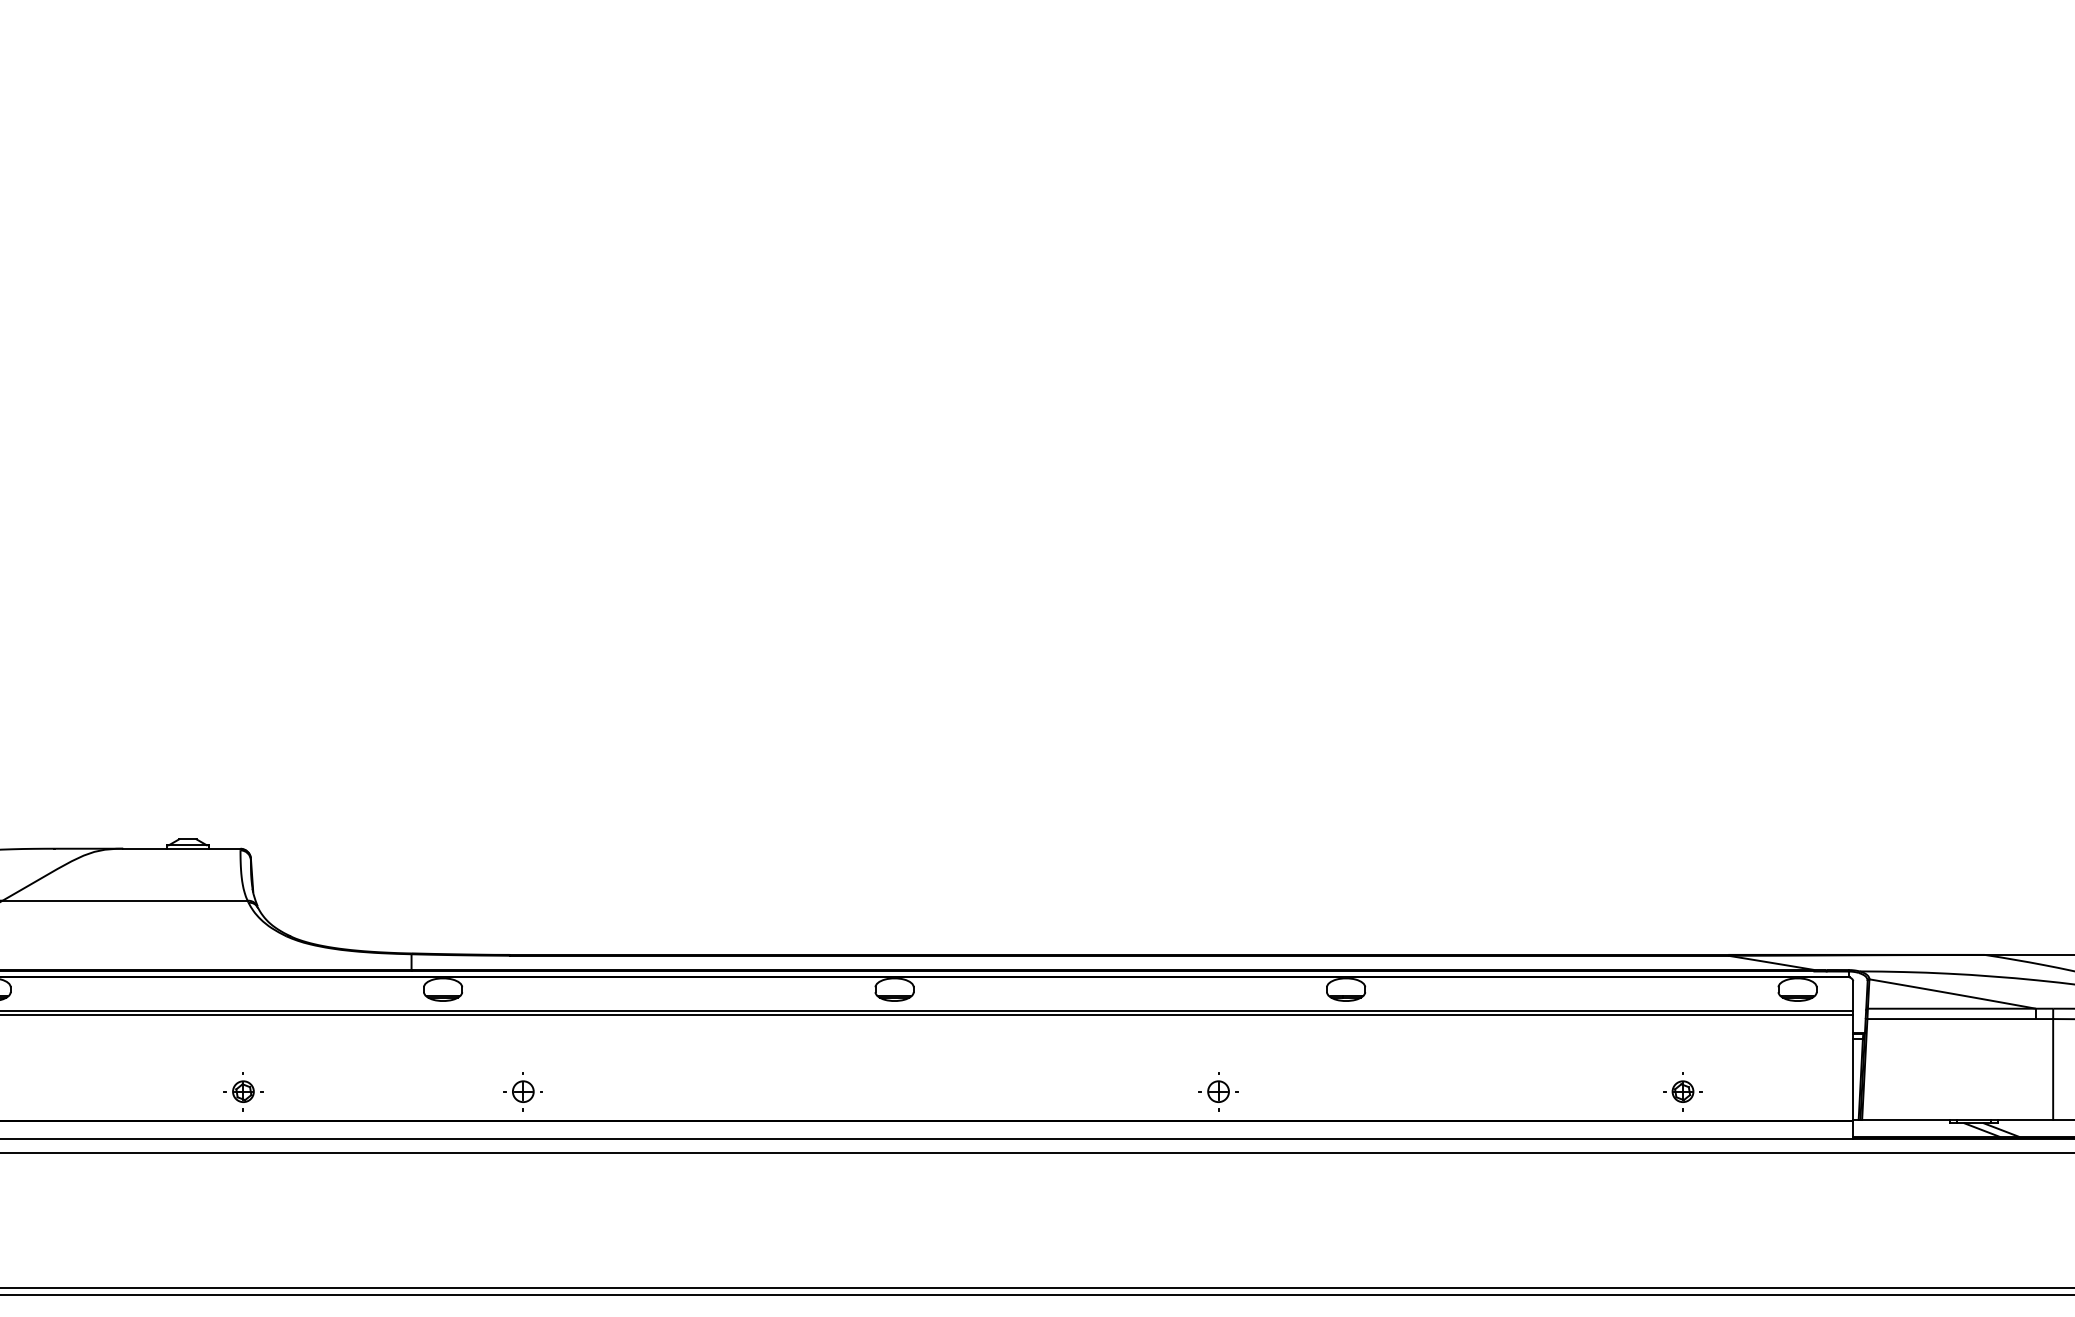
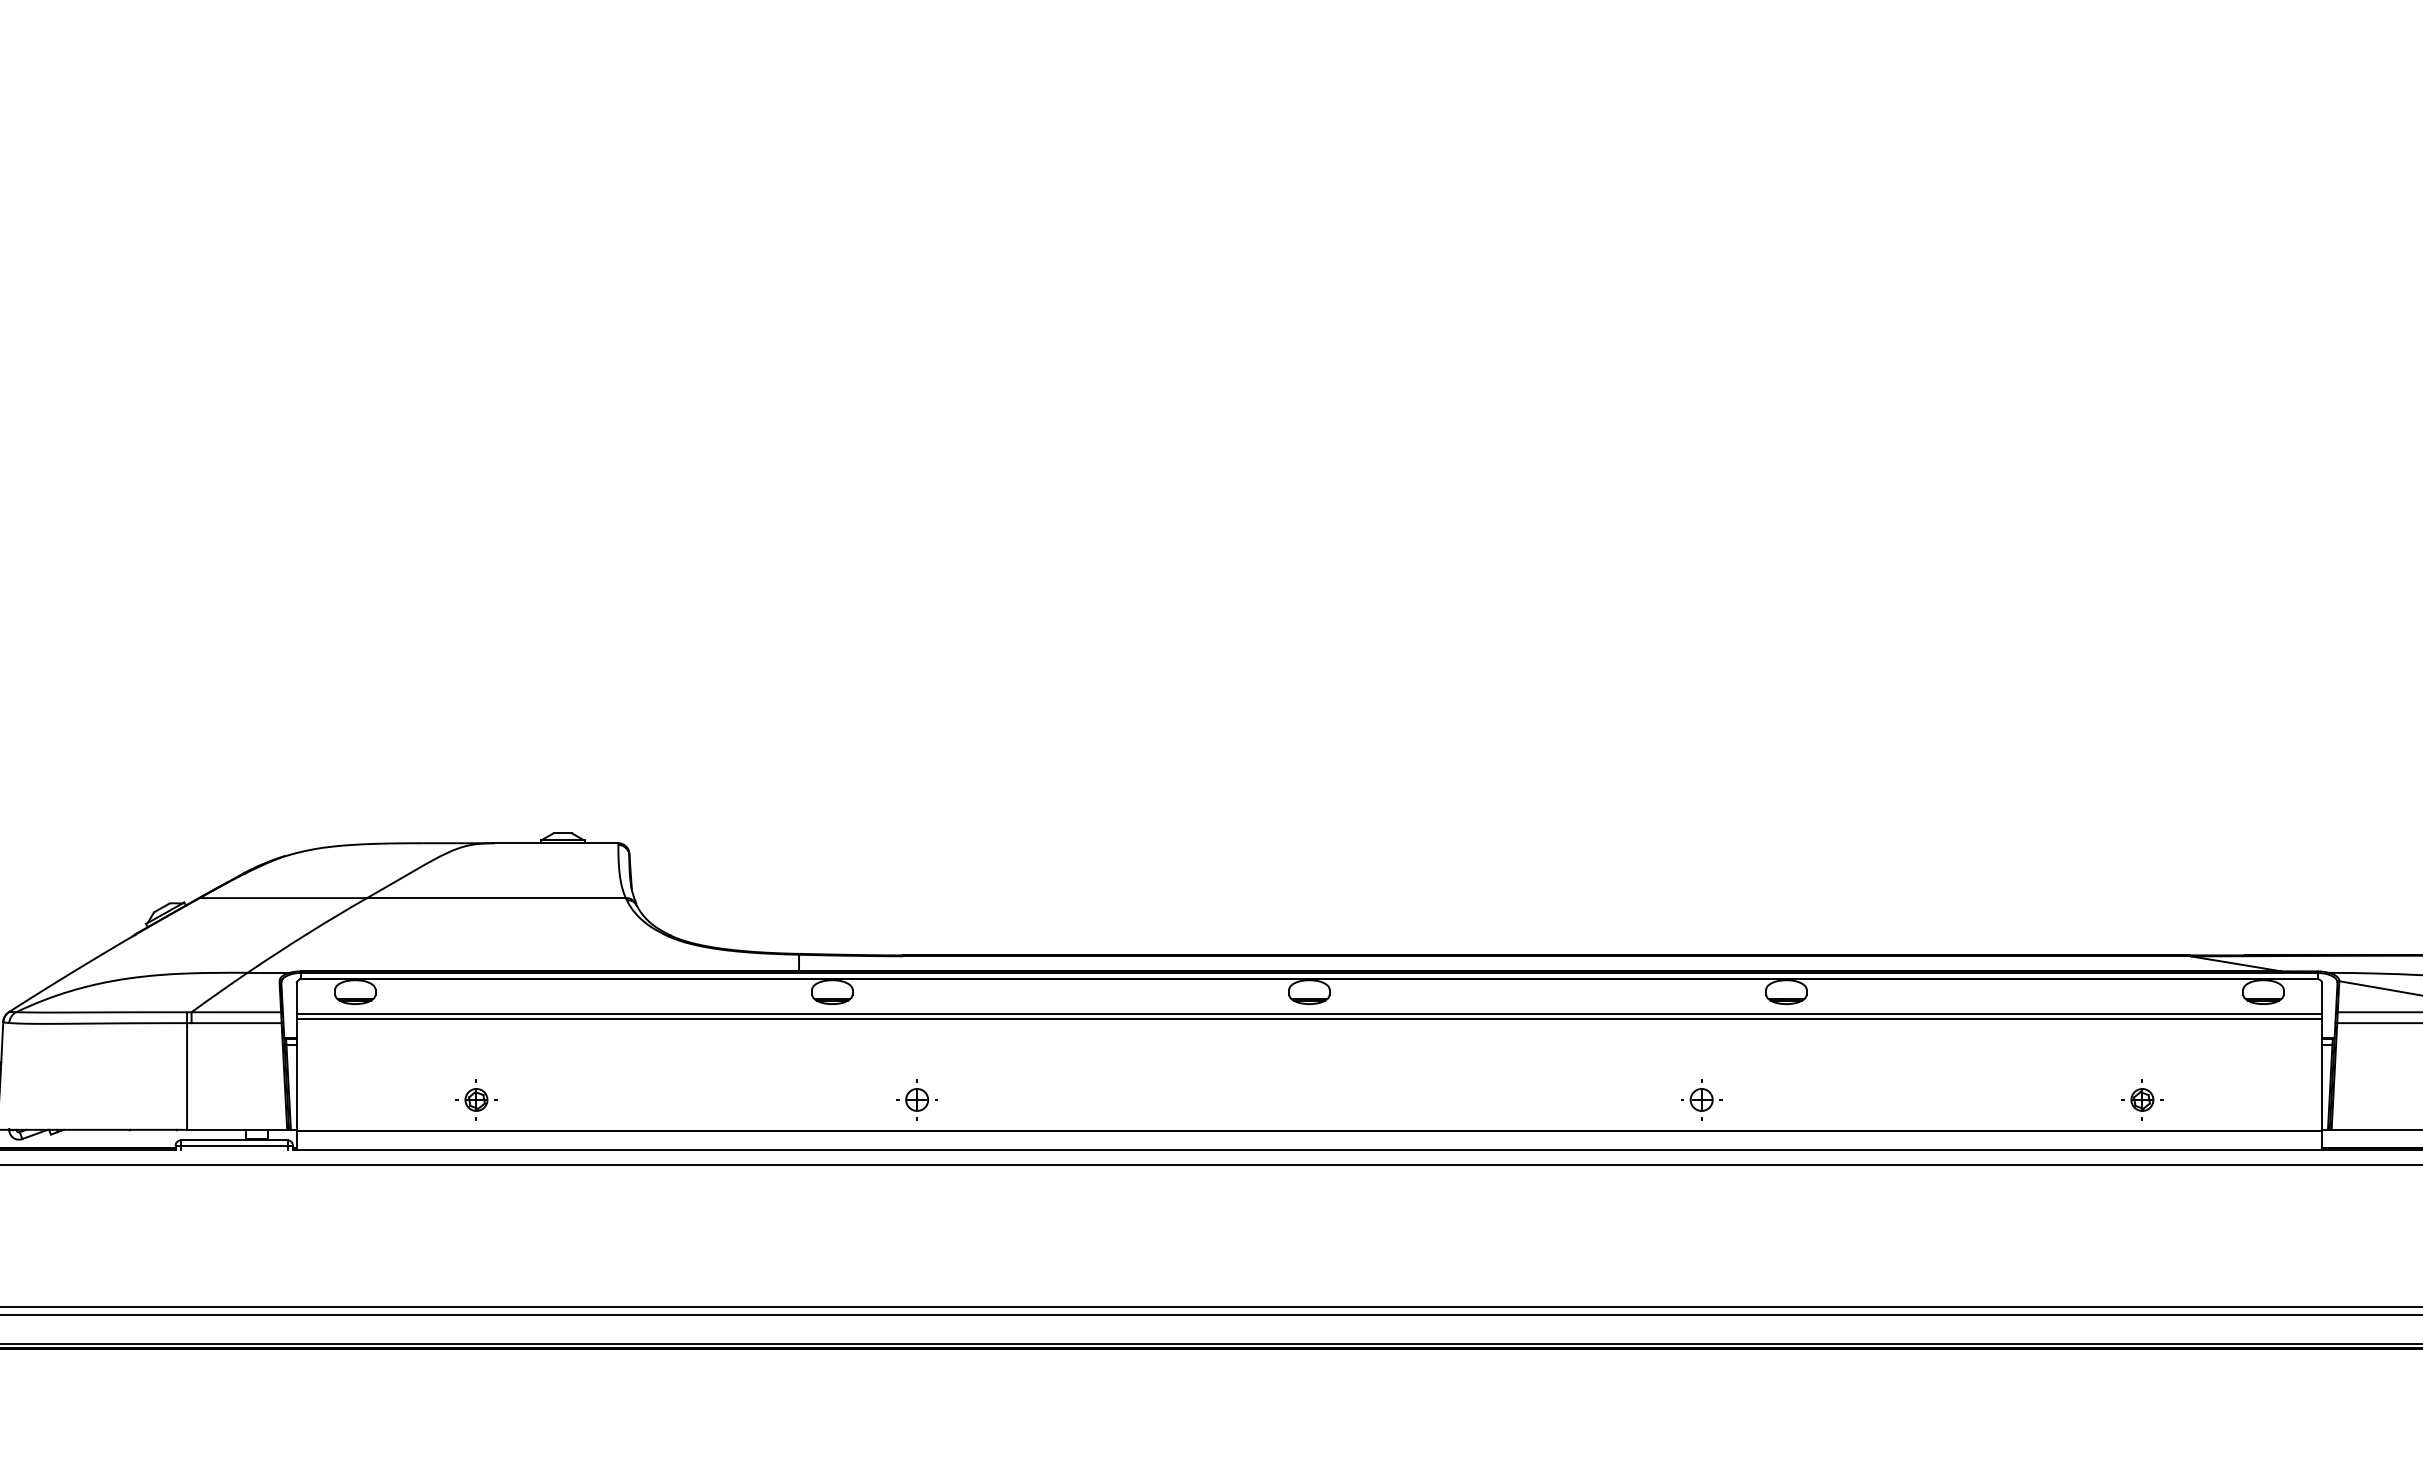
part: (243, 1091) -> (476, 1099), moved
part: (1218, 1091) -> (1701, 1099), moved

